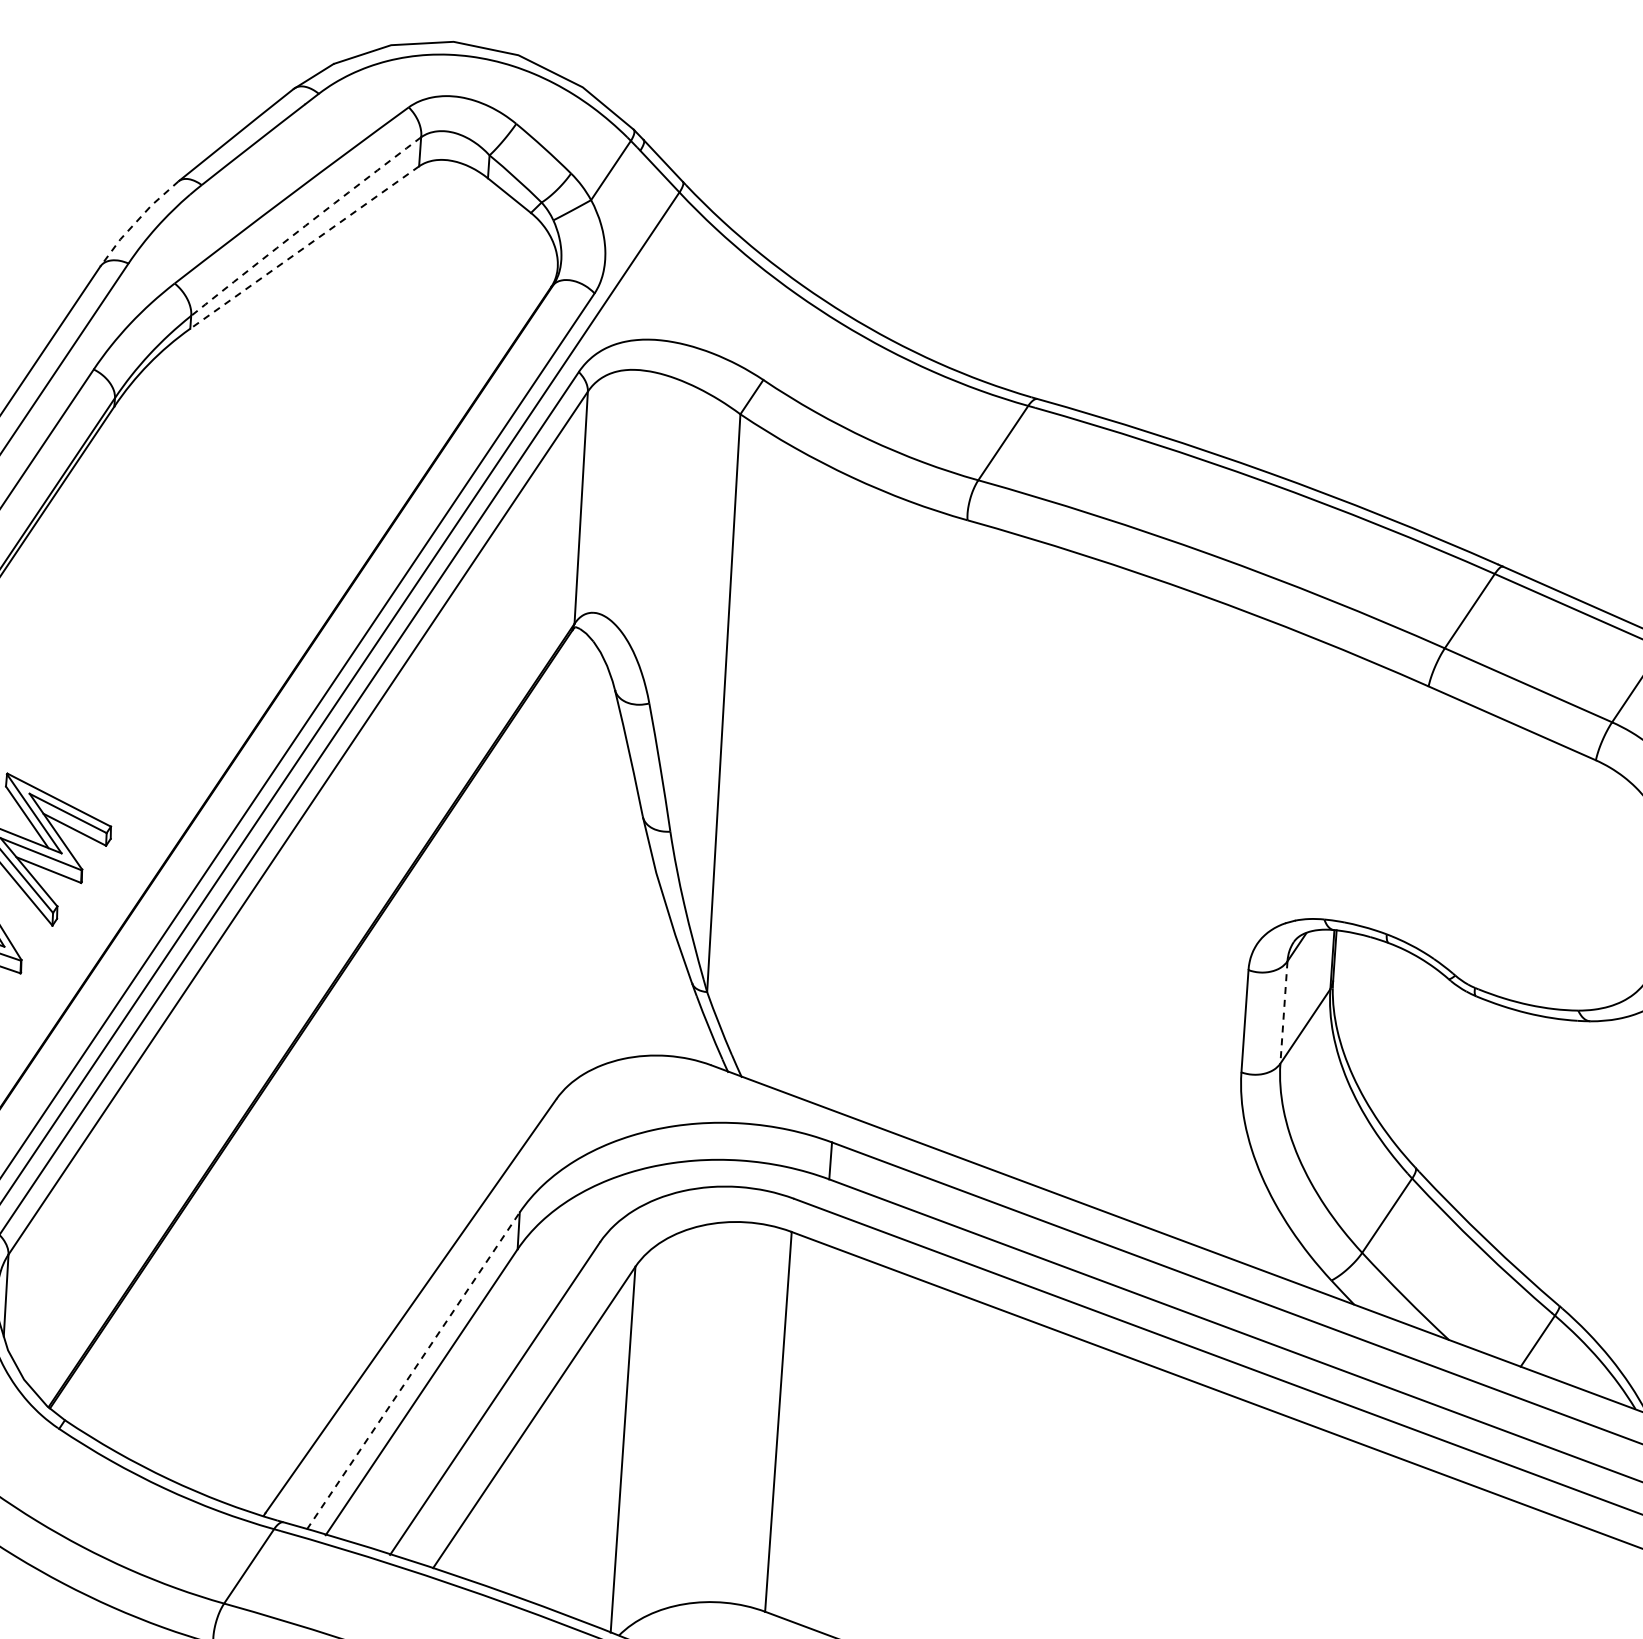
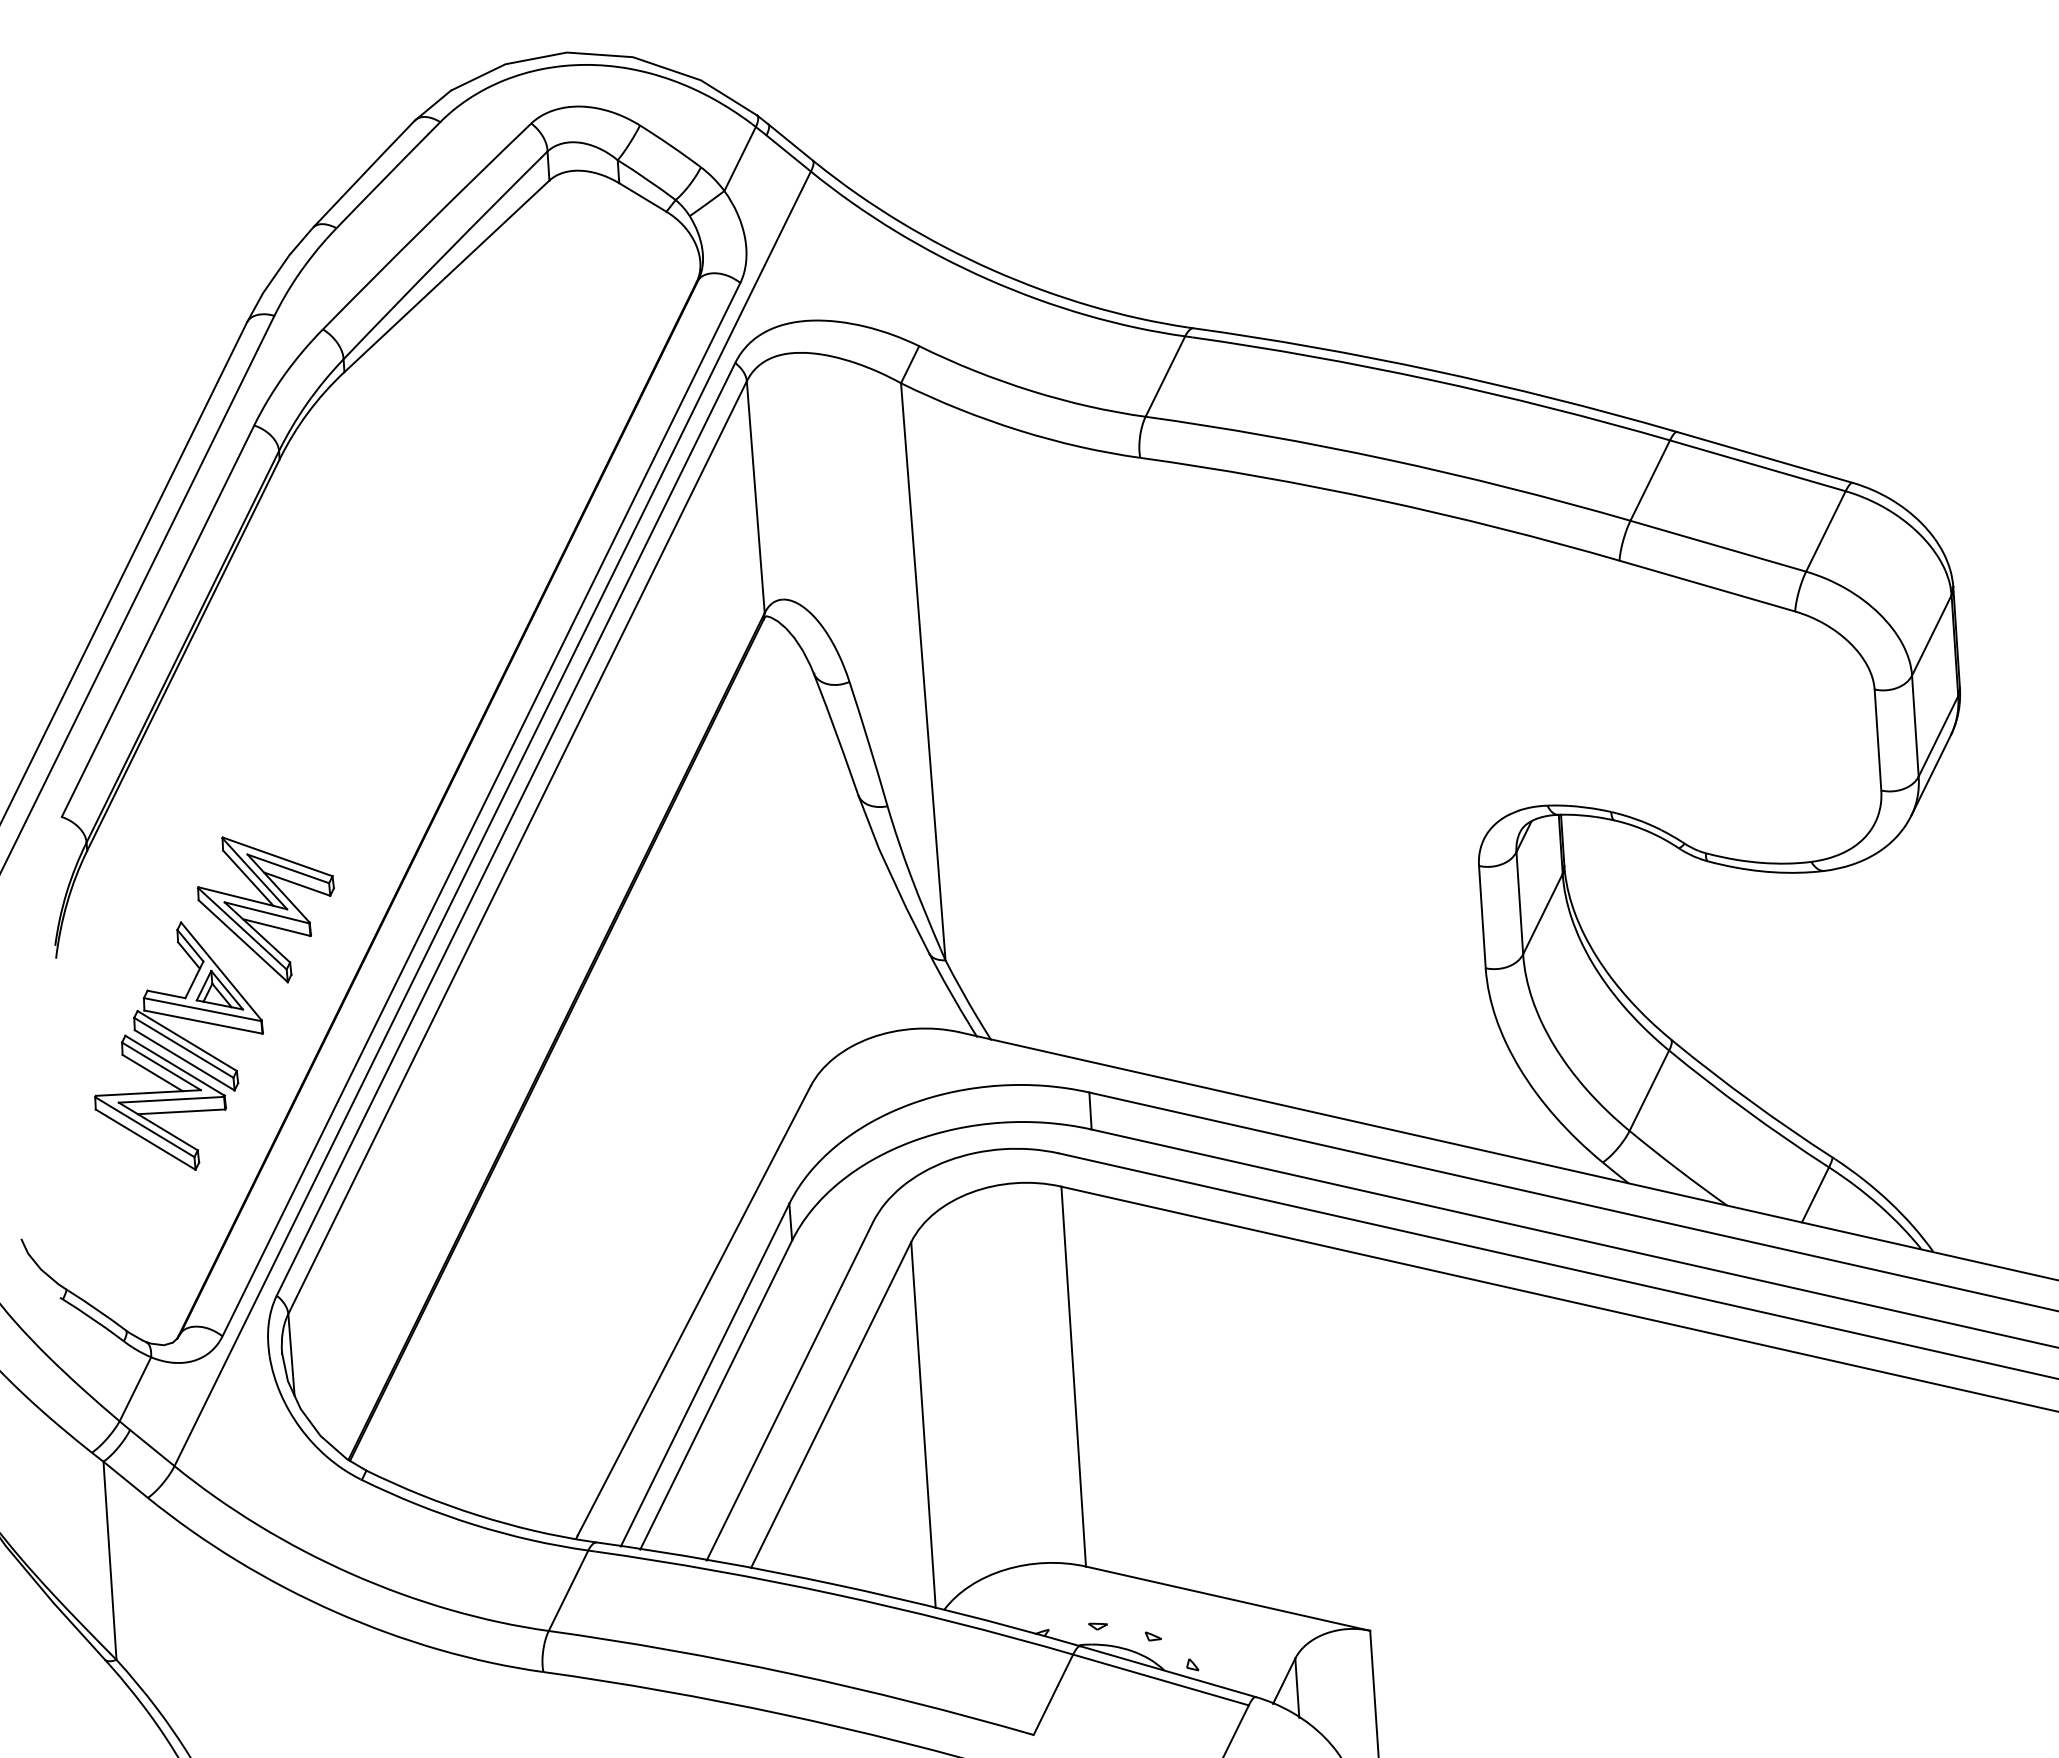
line: (137, 221) -> (277, 272), dashed -> solid
arc: (305, 225) -> (444, 254), dashed -> solid
line: (304, 247) -> (446, 276), dashed -> solid
line: (1283, 1012) -> (1519, 903), dashed -> solid
line: (413, 1371) -> (705, 1375), dashed -> solid

